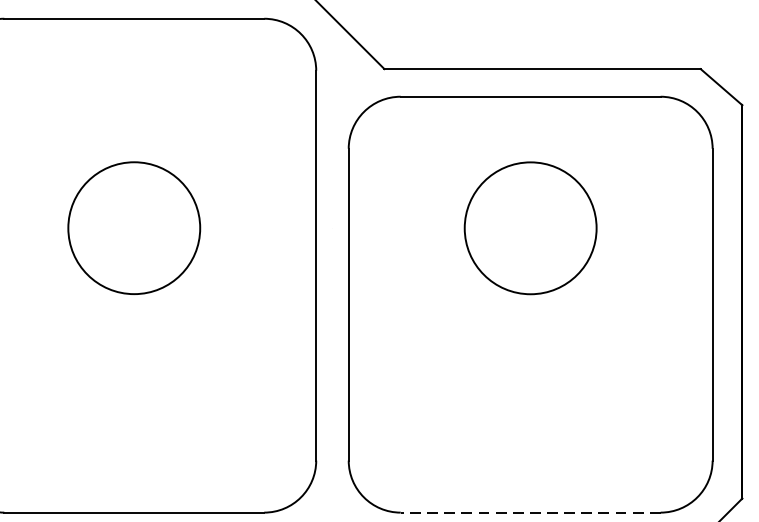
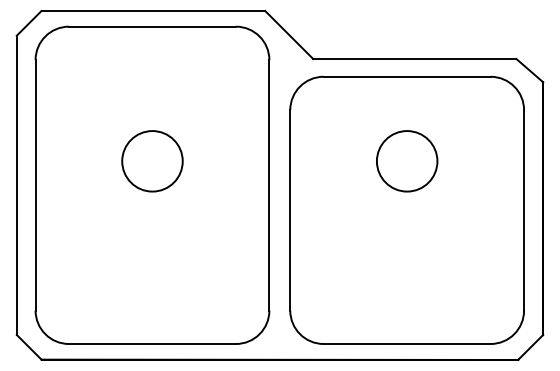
circle: (134, 228) -> (152, 161), size x0.71
circle: (529, 228) -> (406, 161), size x0.71
line: (531, 511) -> (407, 343), dashed -> solid

